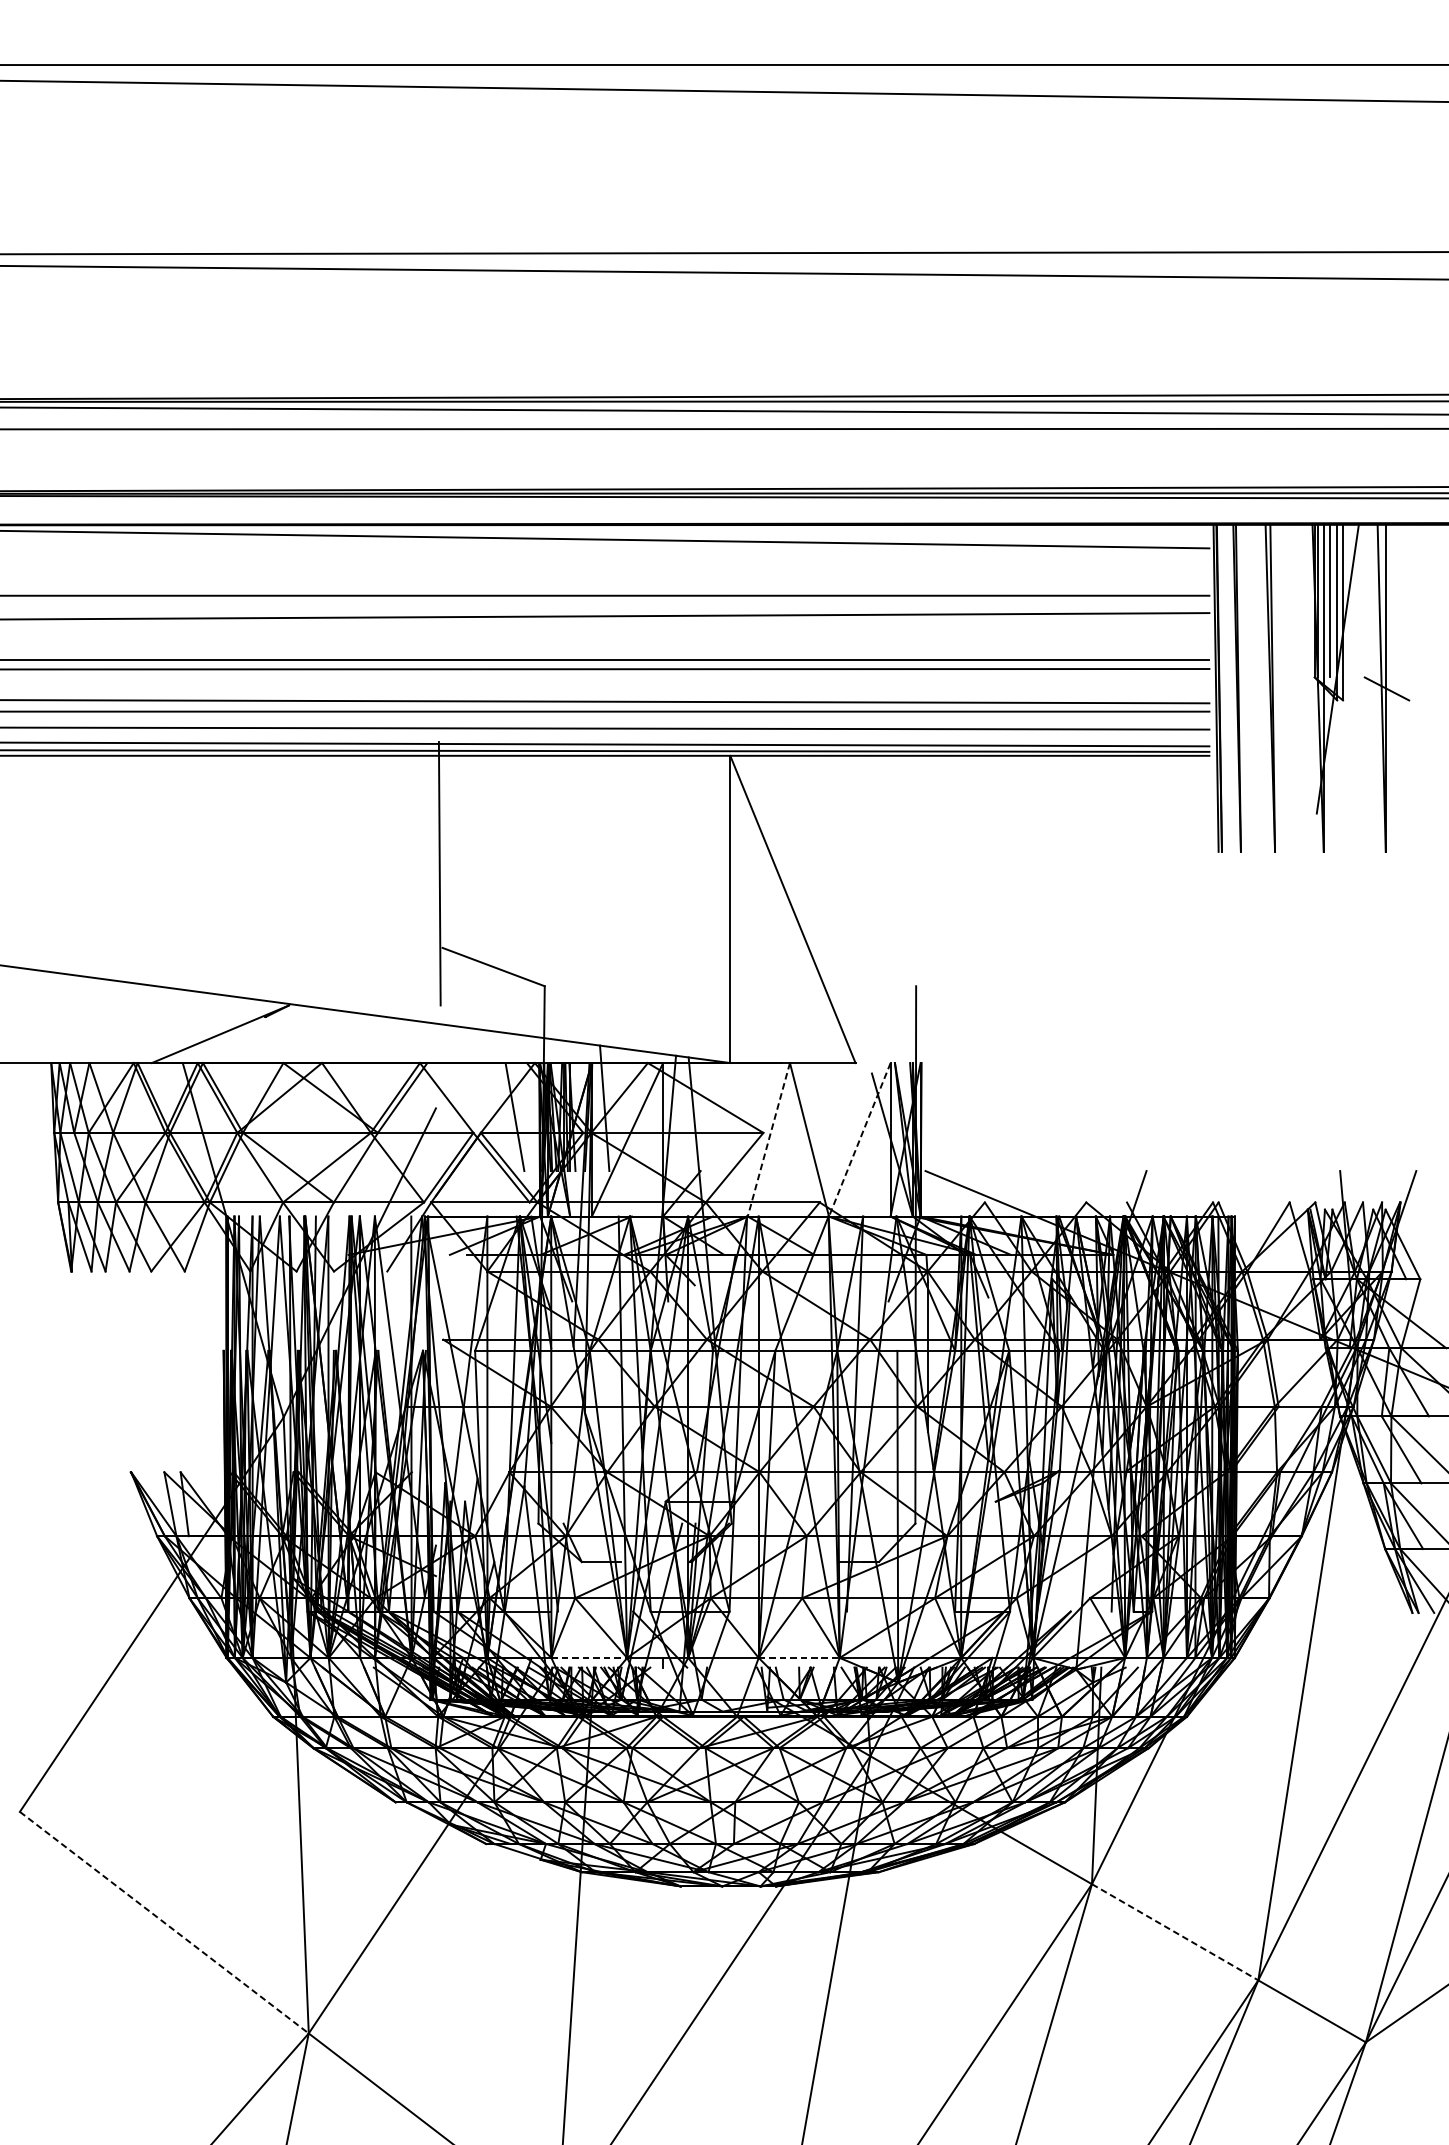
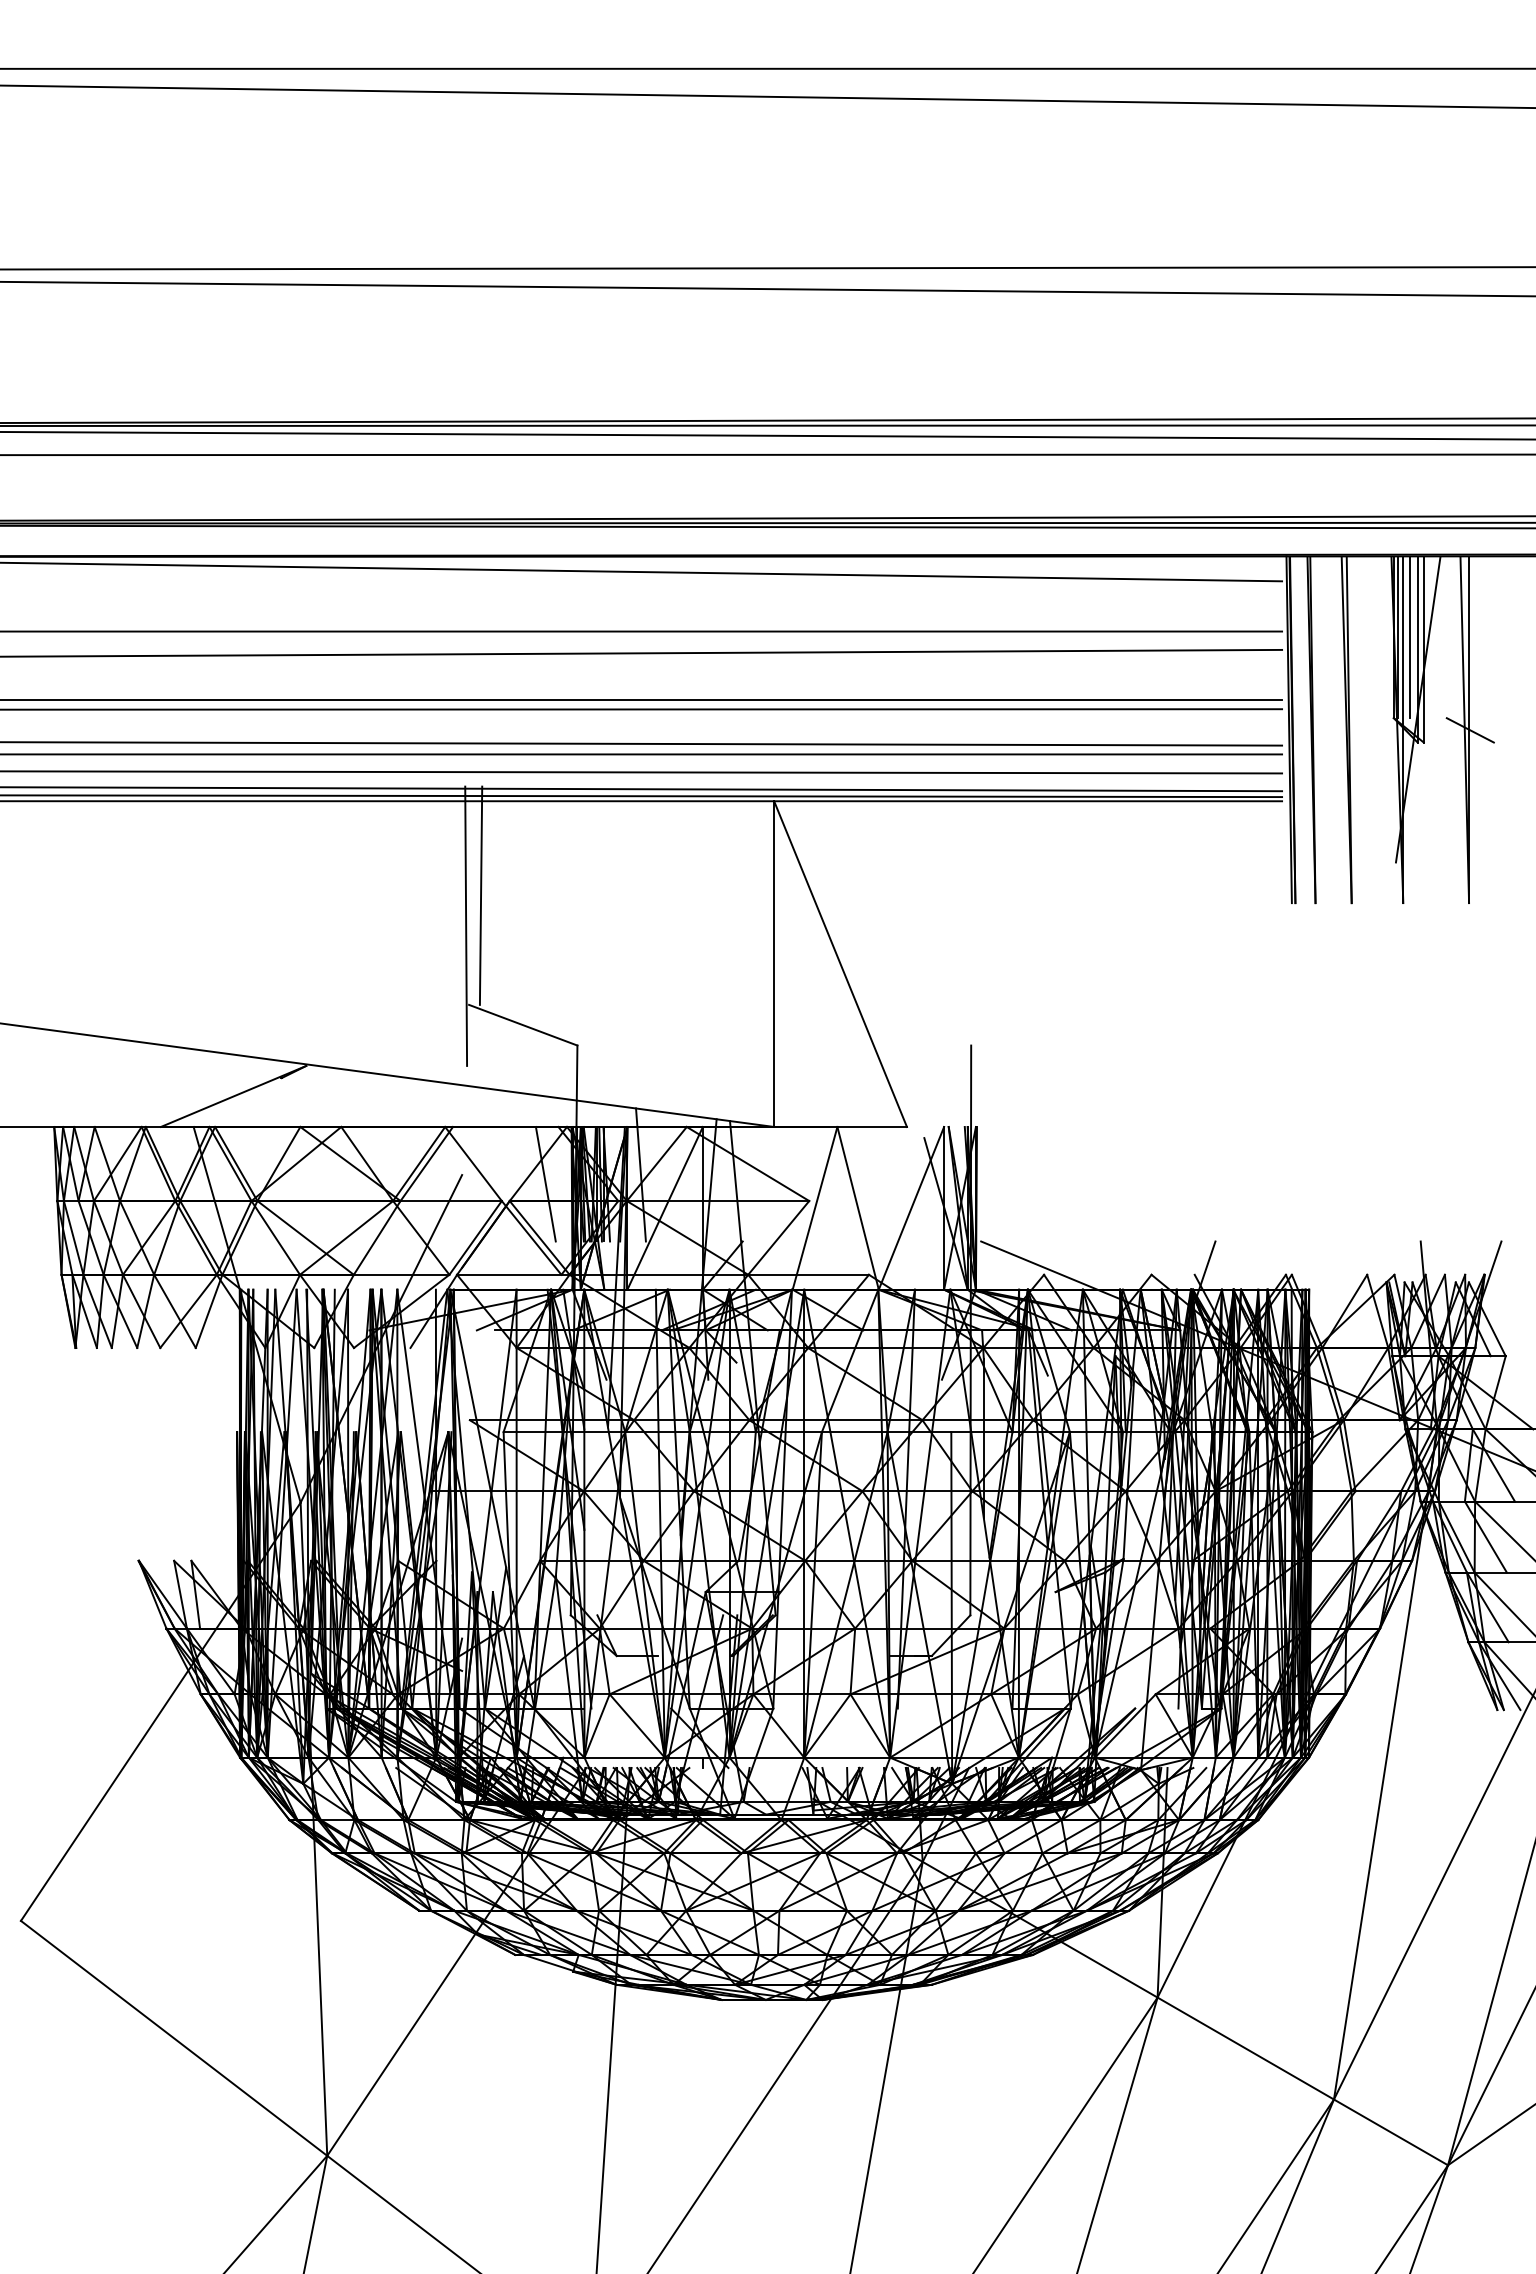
line: (453, 844) -> (480, 895), added
line: (768, 1139) -> (814, 1208), dashed -> solid
line: (859, 1139) -> (911, 1208), dashed -> solid
line: (590, 1657) -> (625, 1757), dashed -> solid
line: (799, 1657) -> (847, 1757), dashed -> solid
line: (164, 1922) -> (174, 2038), dashed -> solid
line: (1174, 1932) -> (1245, 2048), dashed -> solid

